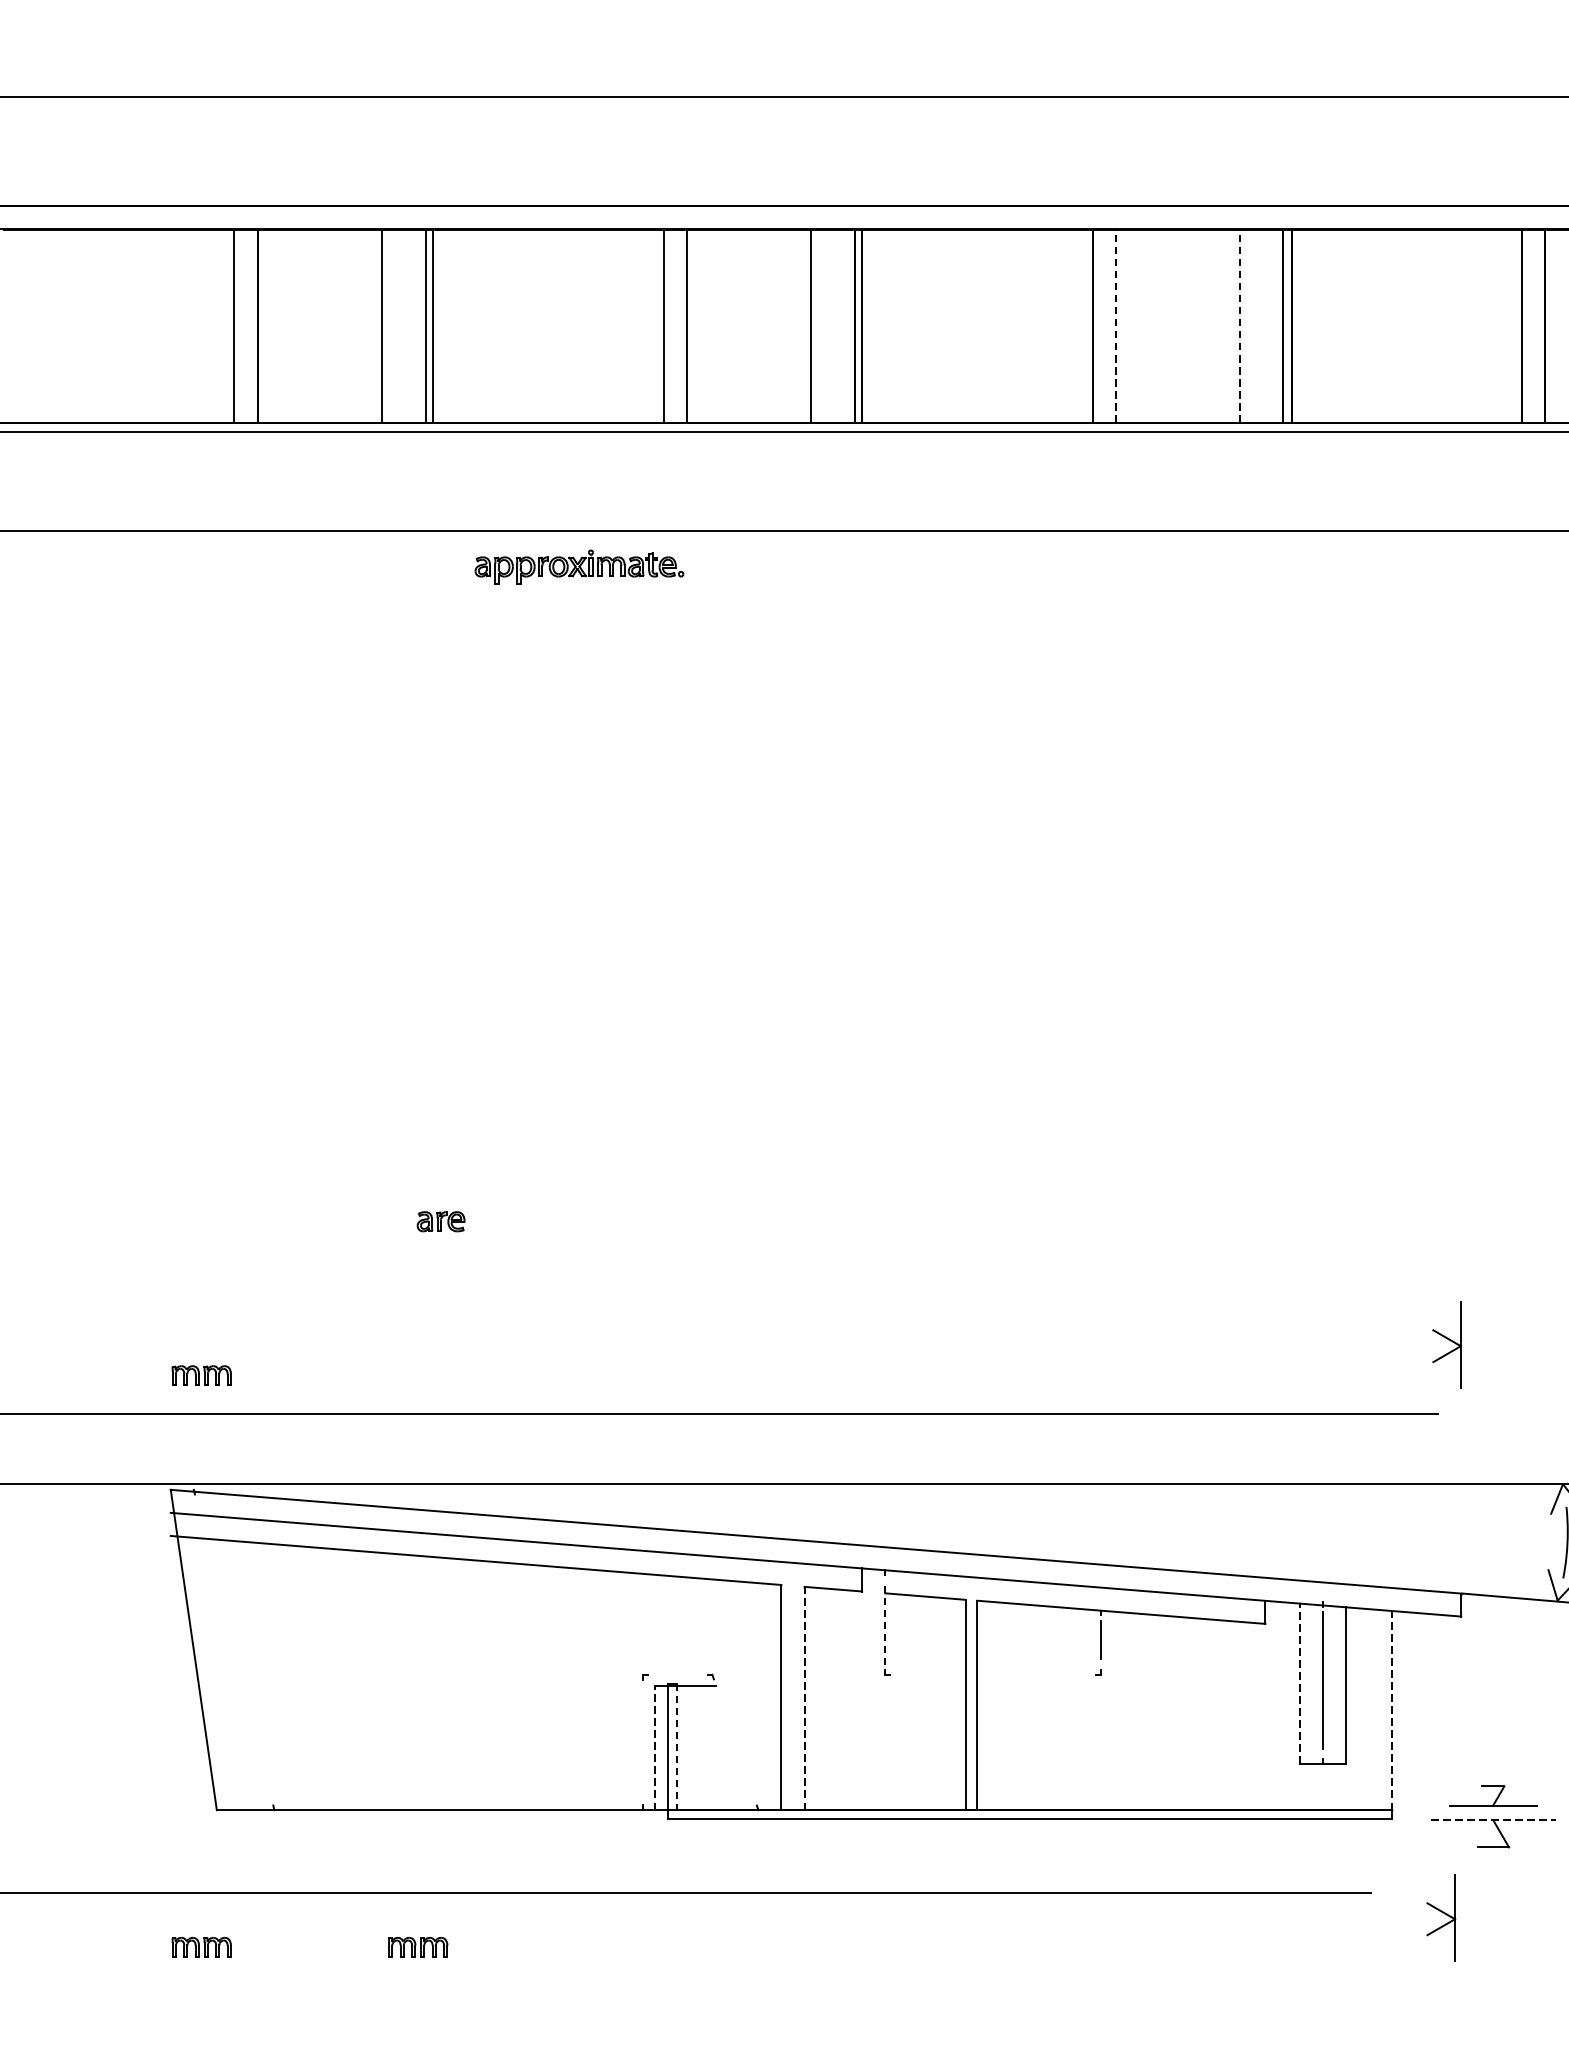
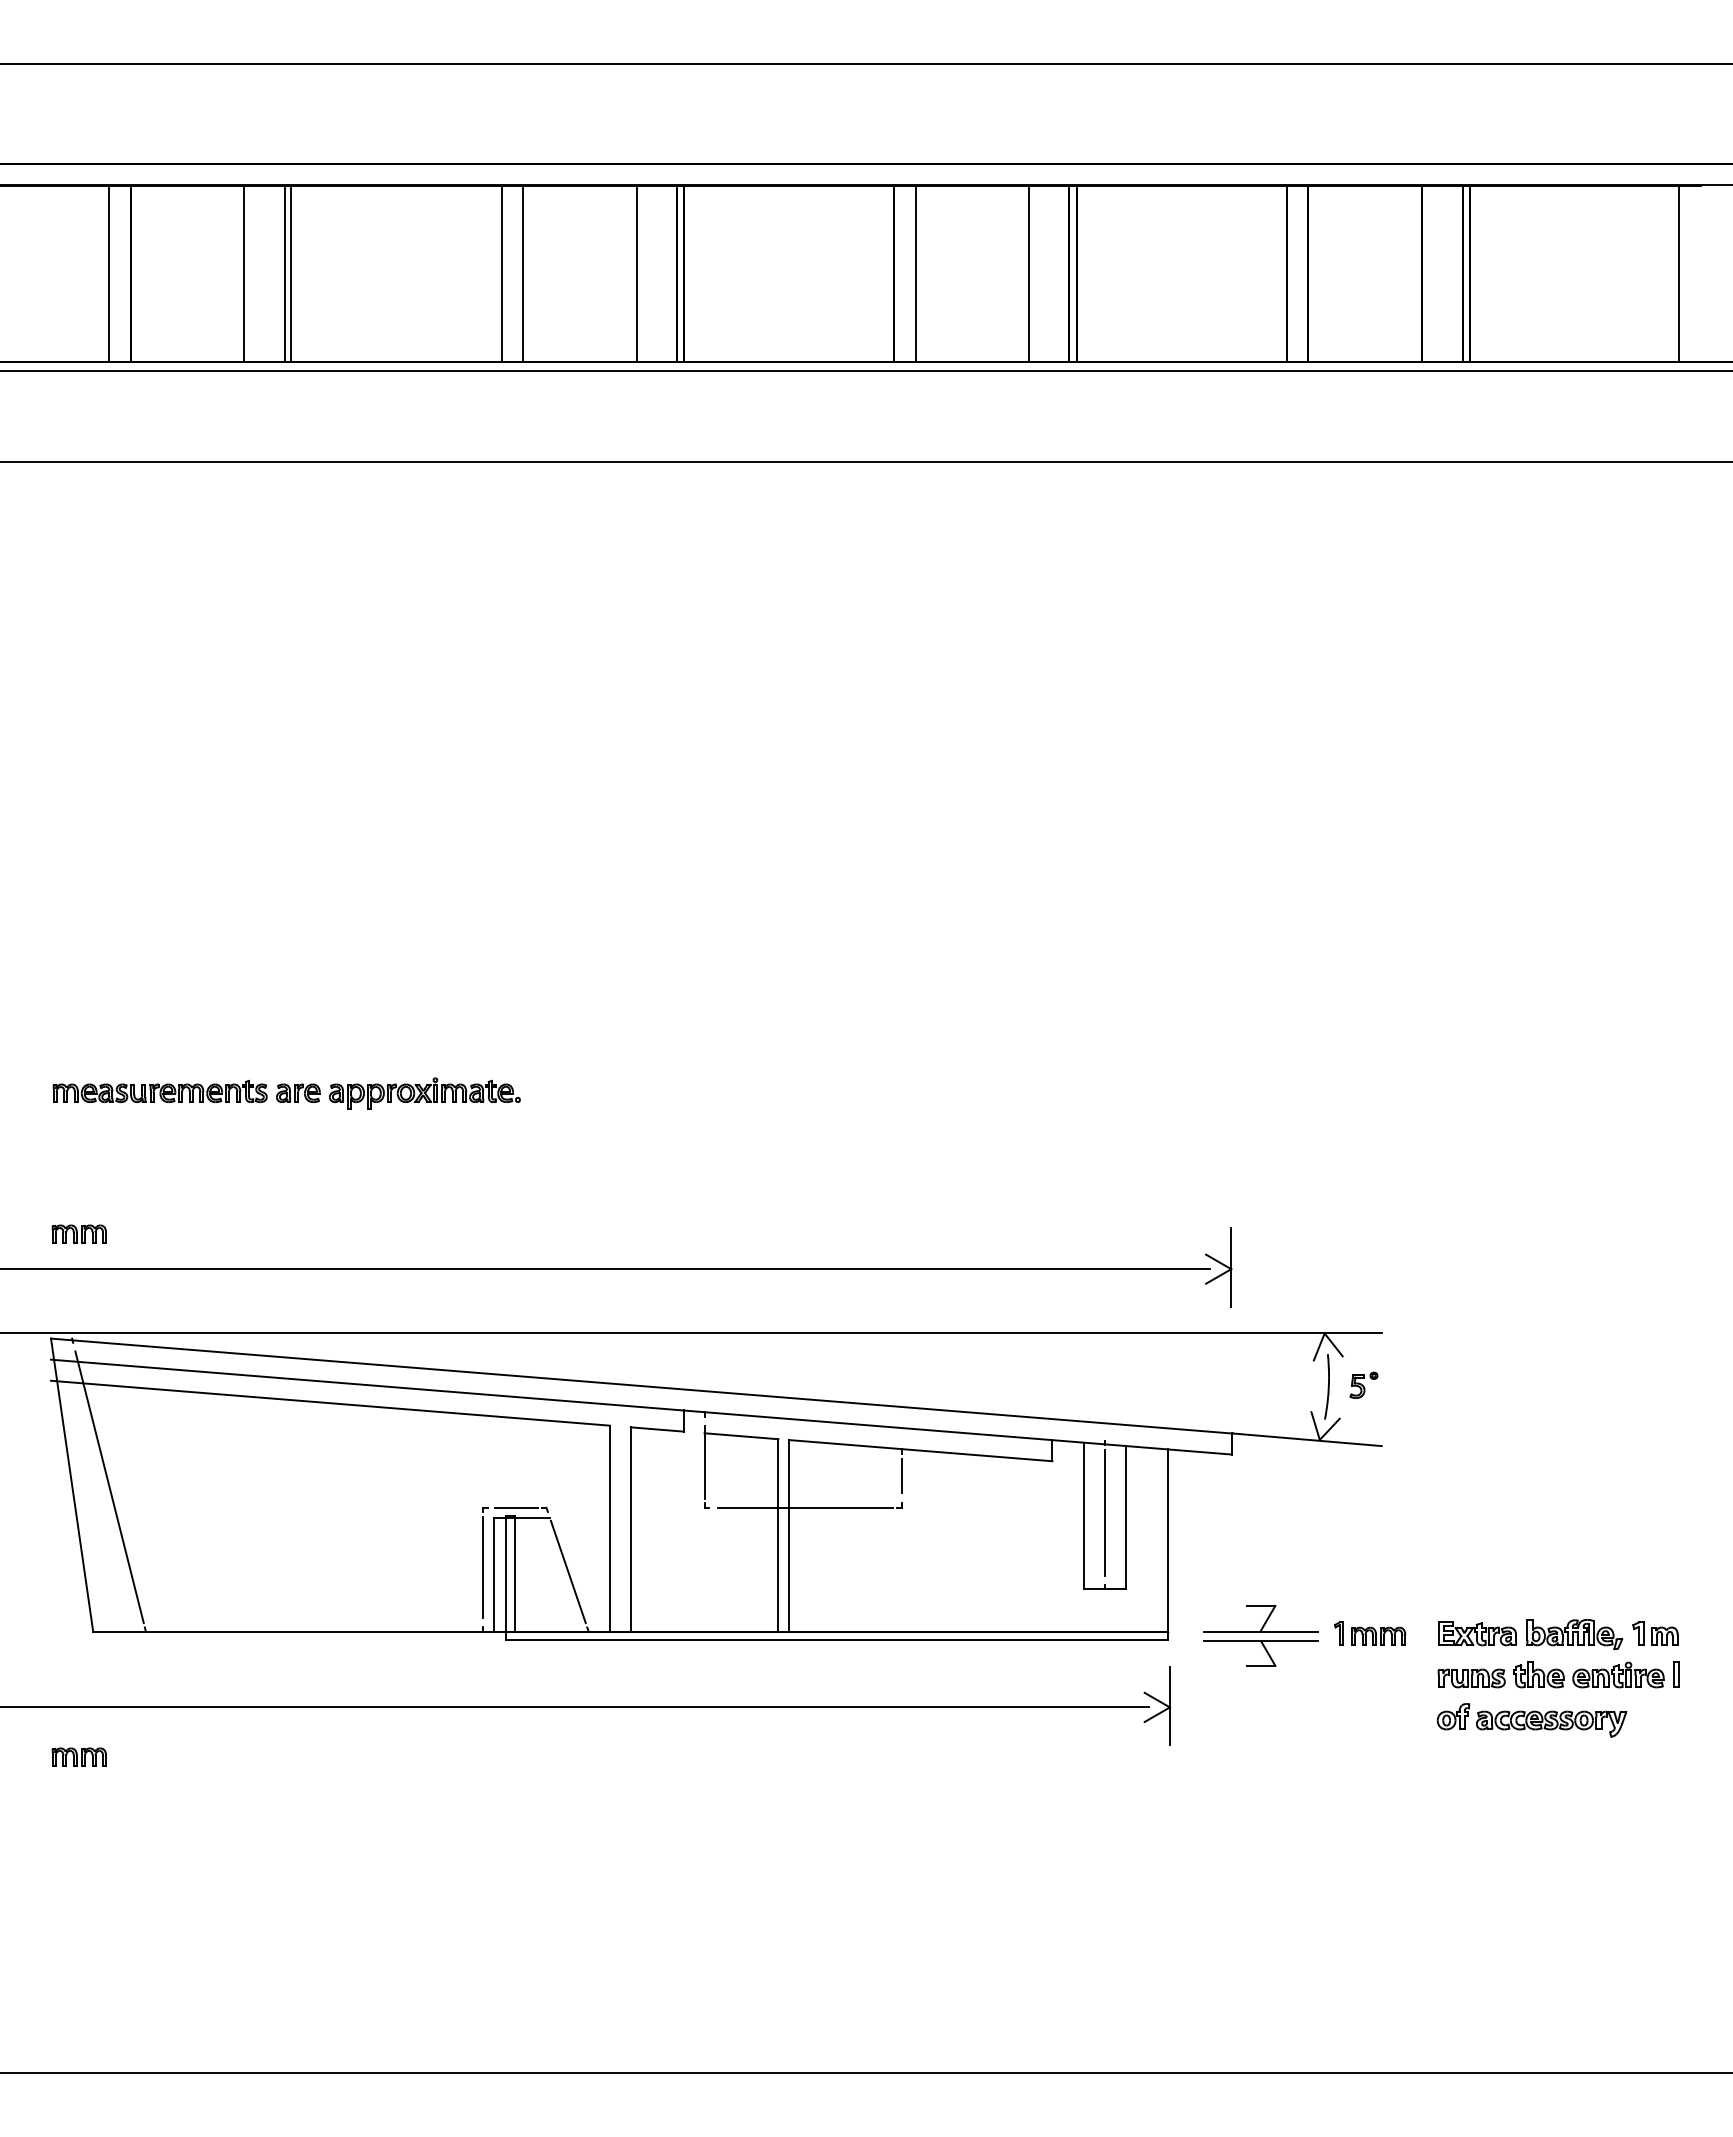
line: (1115, 326) -> (915, 274), dashed -> solid
line: (1239, 326) -> (1028, 274), dashed -> solid
part: (579, 567) -> (424, 1093), moved
part: (289, 1218) -> (159, 1090), added
part: (1446, 1344) -> (1218, 1267), moved
line: (885, 1625) -> (704, 1462), dashed -> solid
line: (234, 1652) -> (109, 1487), added
line: (679, 1674) -> (516, 1507), added
line: (994, 1674) -> (804, 1507), added
line: (1300, 1683) -> (1084, 1515), dashed -> solid
line: (804, 1698) -> (630, 1529), dashed -> solid
line: (1392, 1710) -> (1168, 1540), dashed -> solid
line: (643, 1740) -> (483, 1567), added
line: (735, 1744) -> (567, 1571), added
line: (677, 1746) -> (514, 1573), dashed -> solid
line: (654, 1747) -> (493, 1574), dashed -> solid
part: (1492, 1795) -> (1260, 1618), size x1.43
line: (1492, 1819) -> (1260, 1640), dashed -> solid
part: (1441, 1917) -> (1157, 1705), moved
part: (417, 1946) -> (276, 1756), removed

